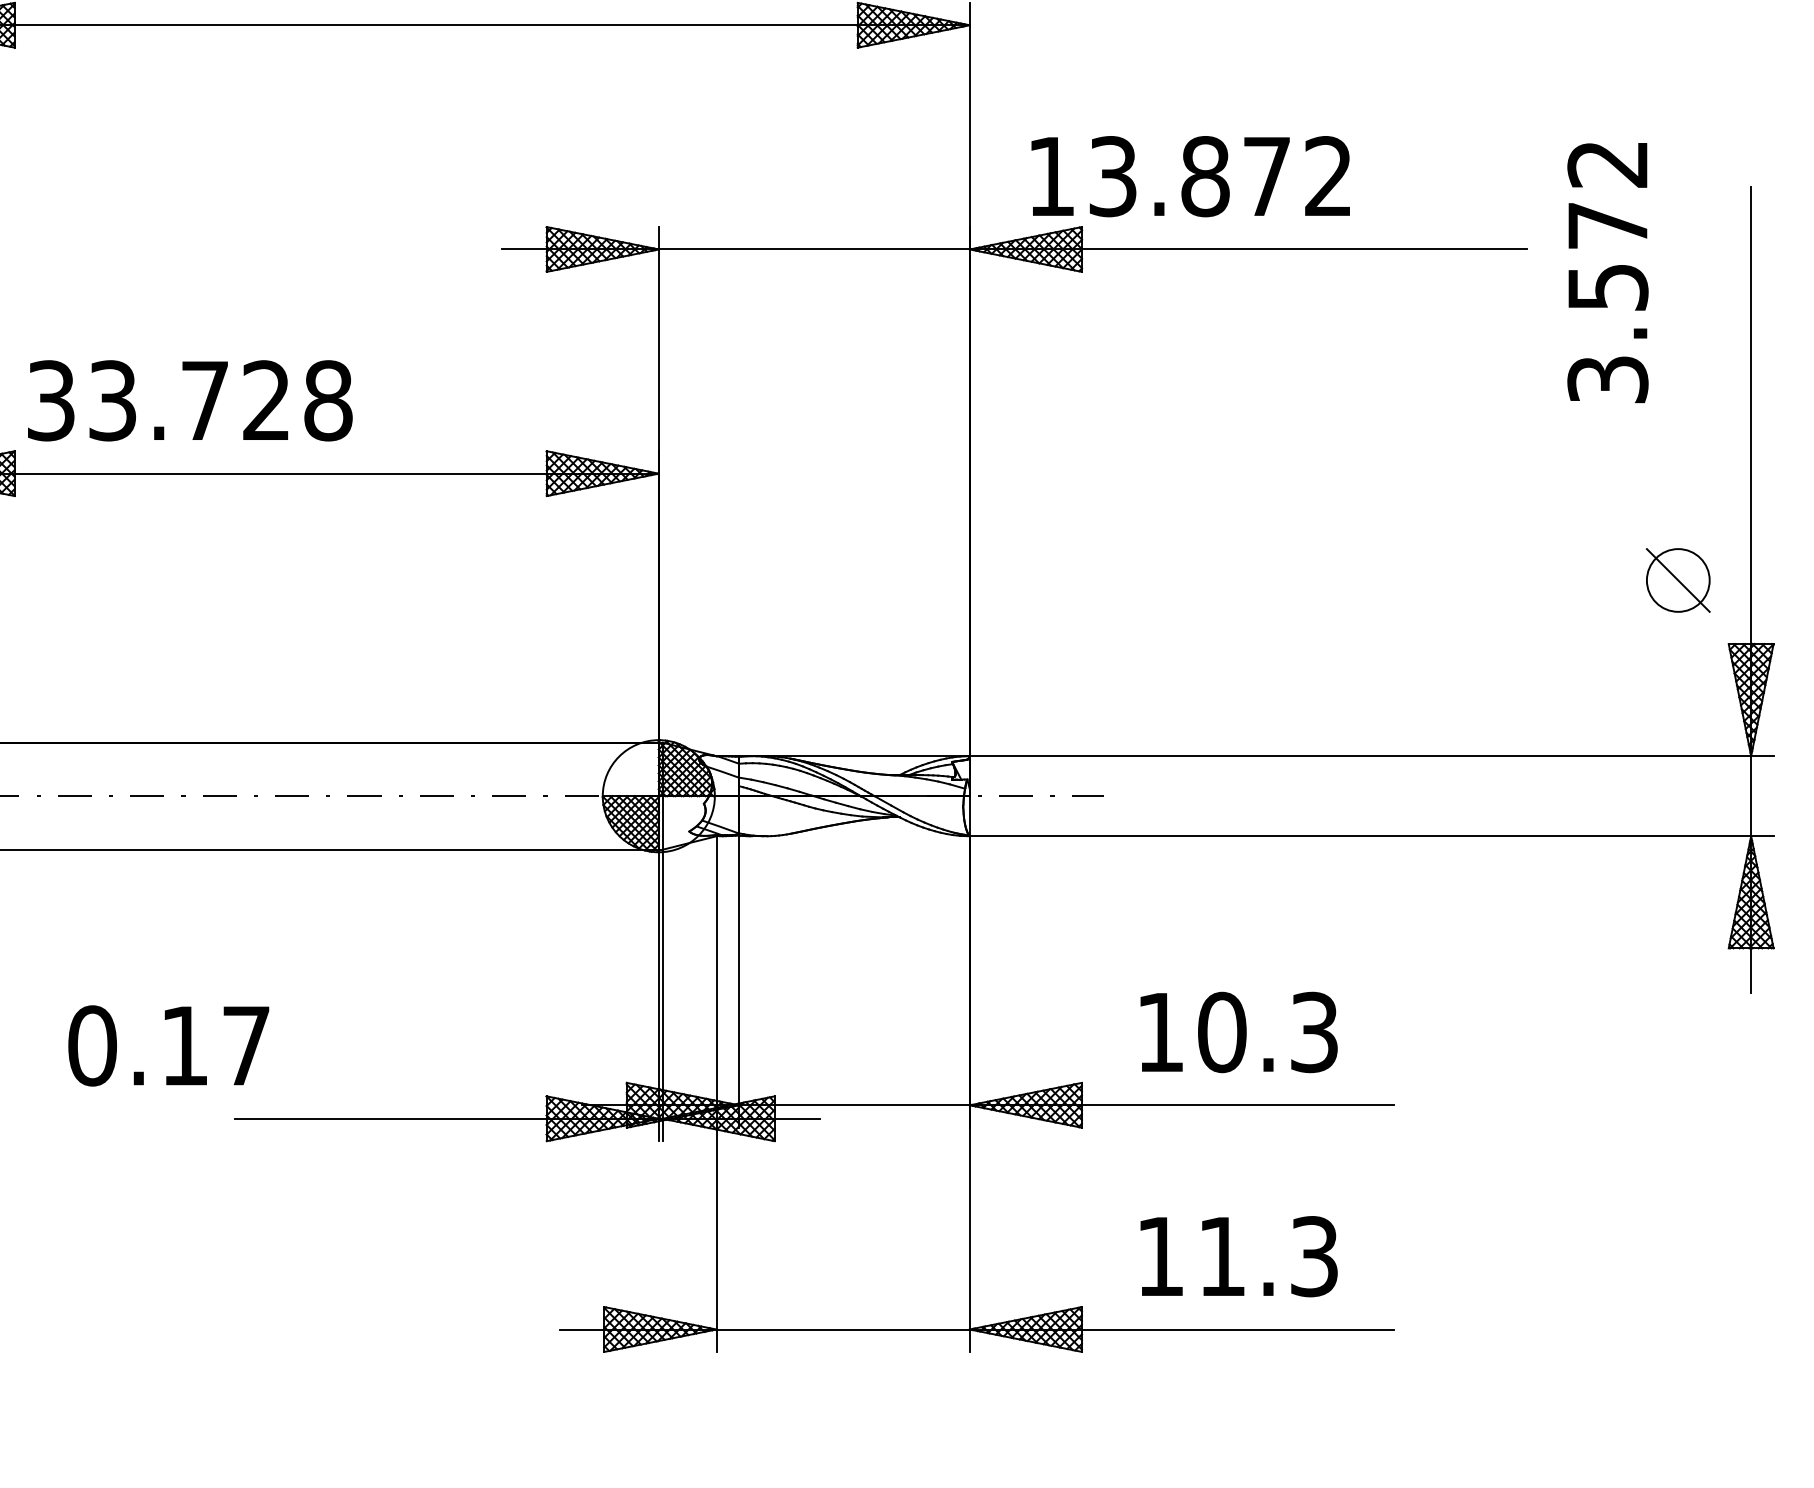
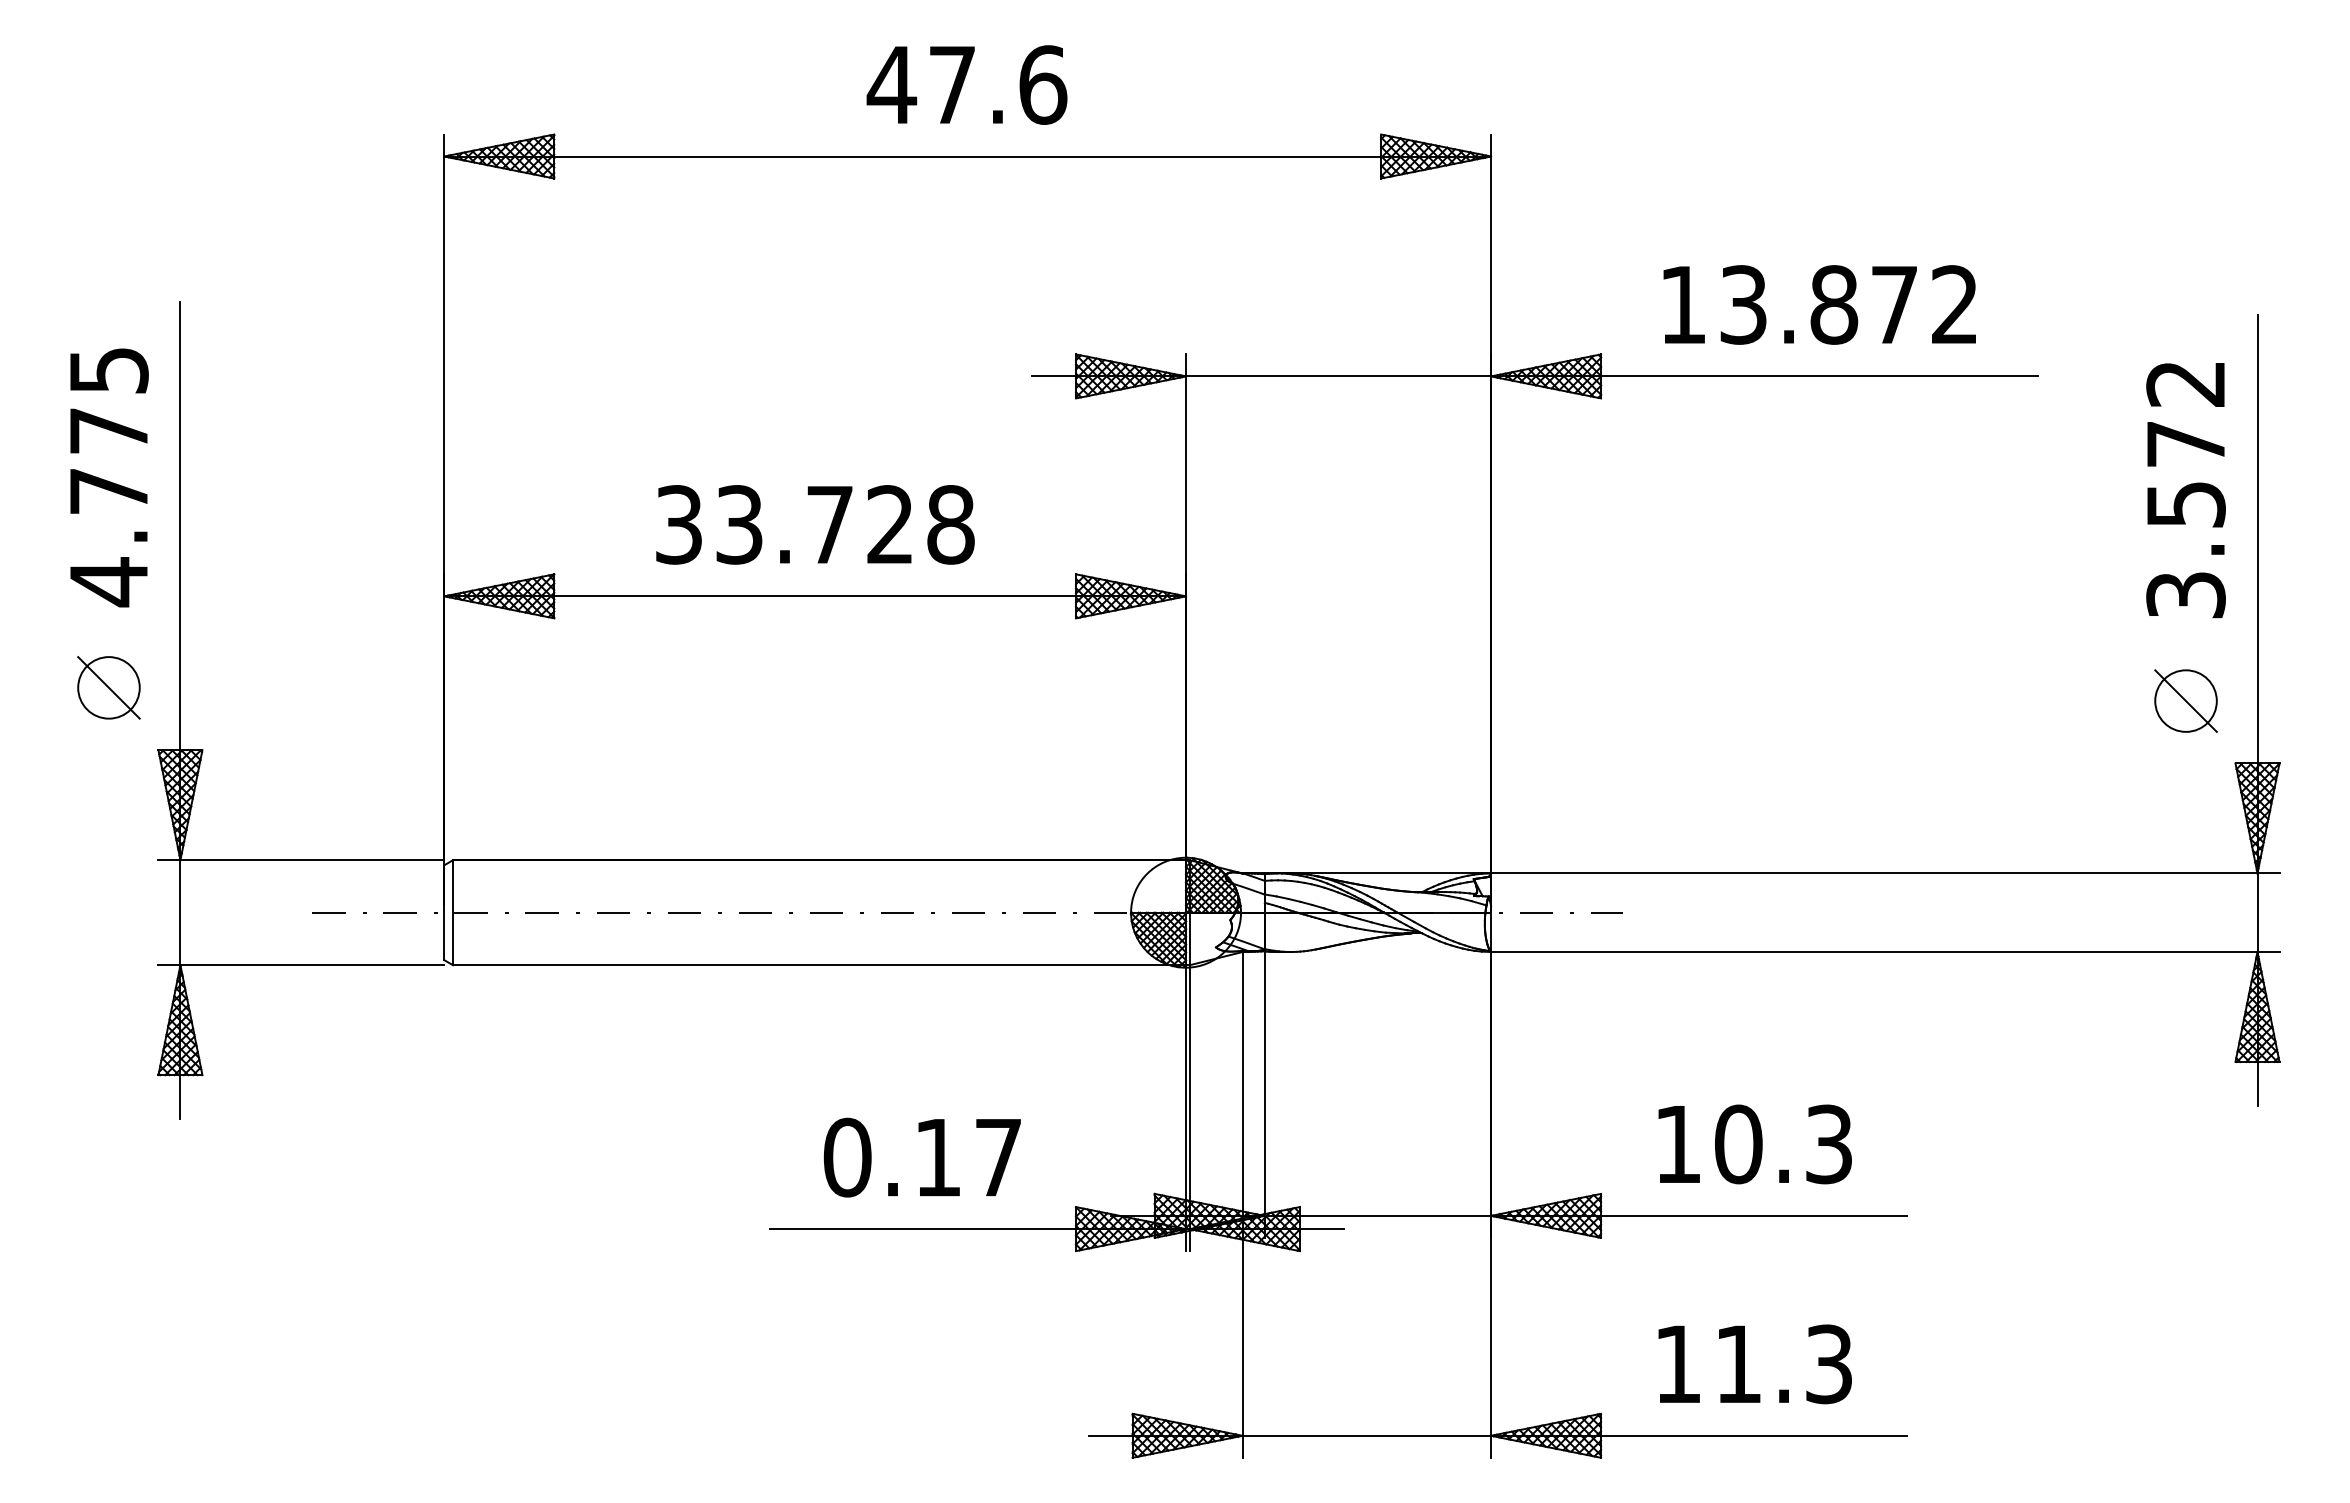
text: (1190, 176) -> (1819, 304), moved
text: (1607, 272) -> (2185, 490), moved
text: (190, 400) -> (815, 524), moved
text: (167, 1045) -> (921, 1157), moved

